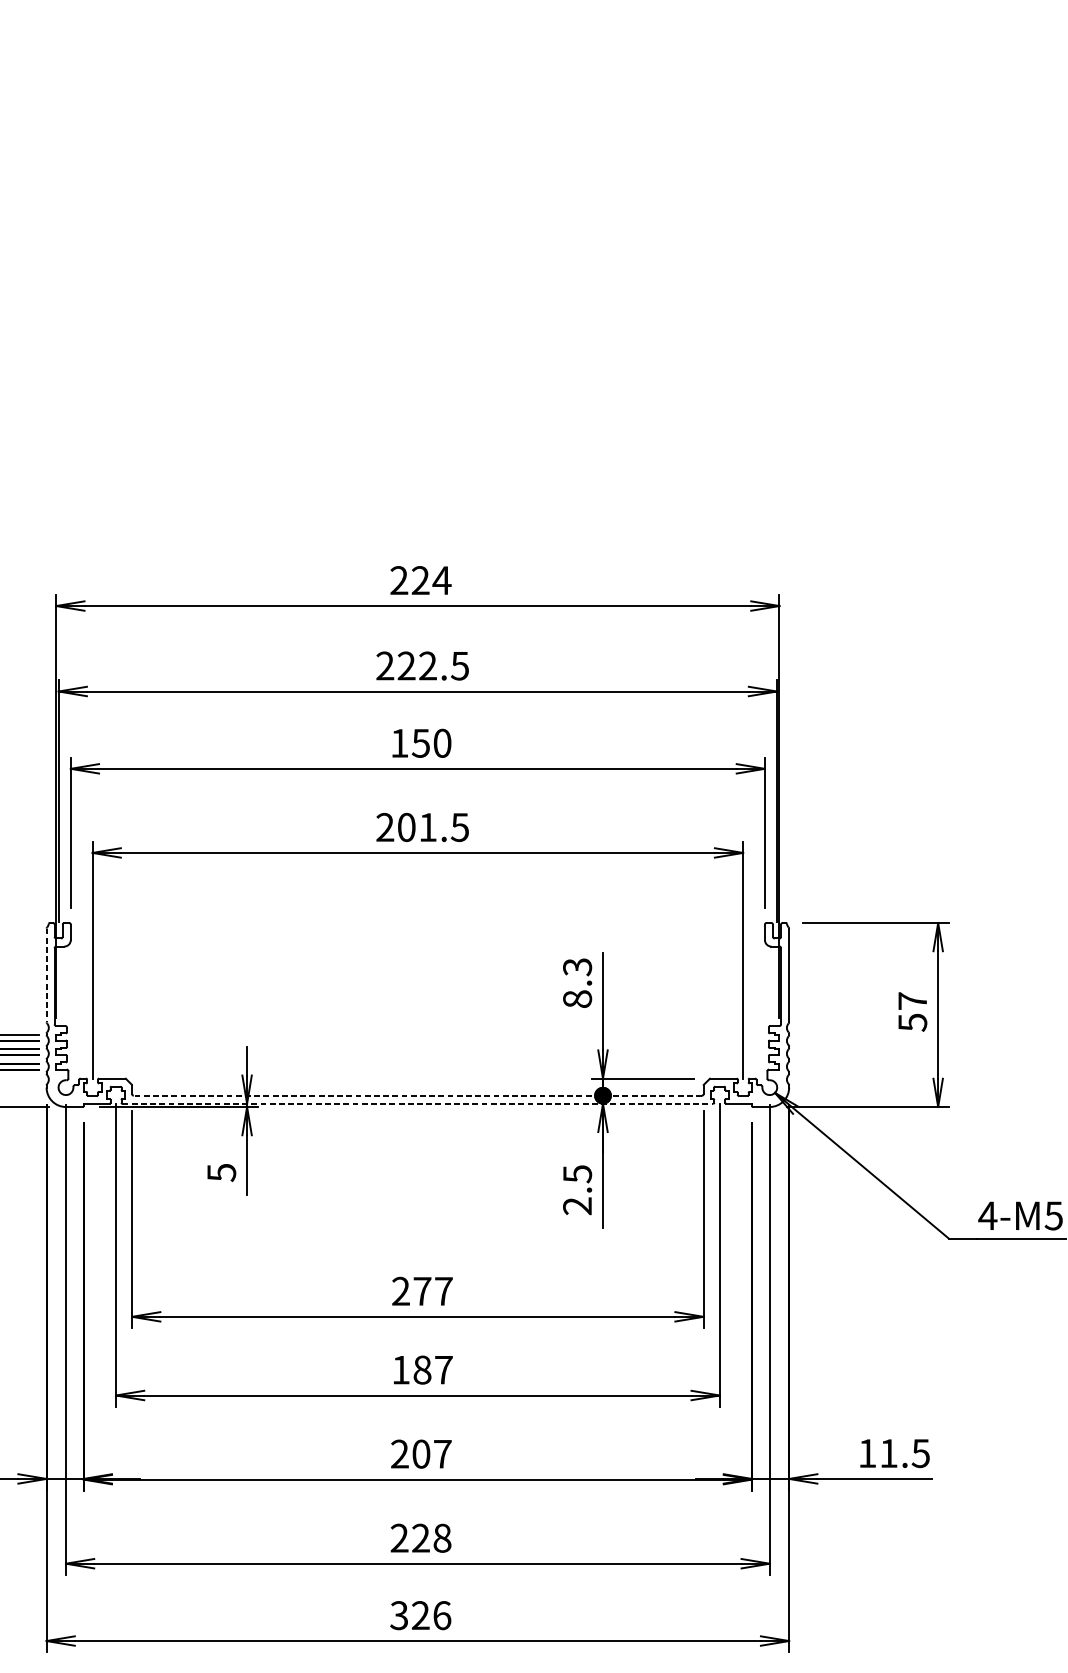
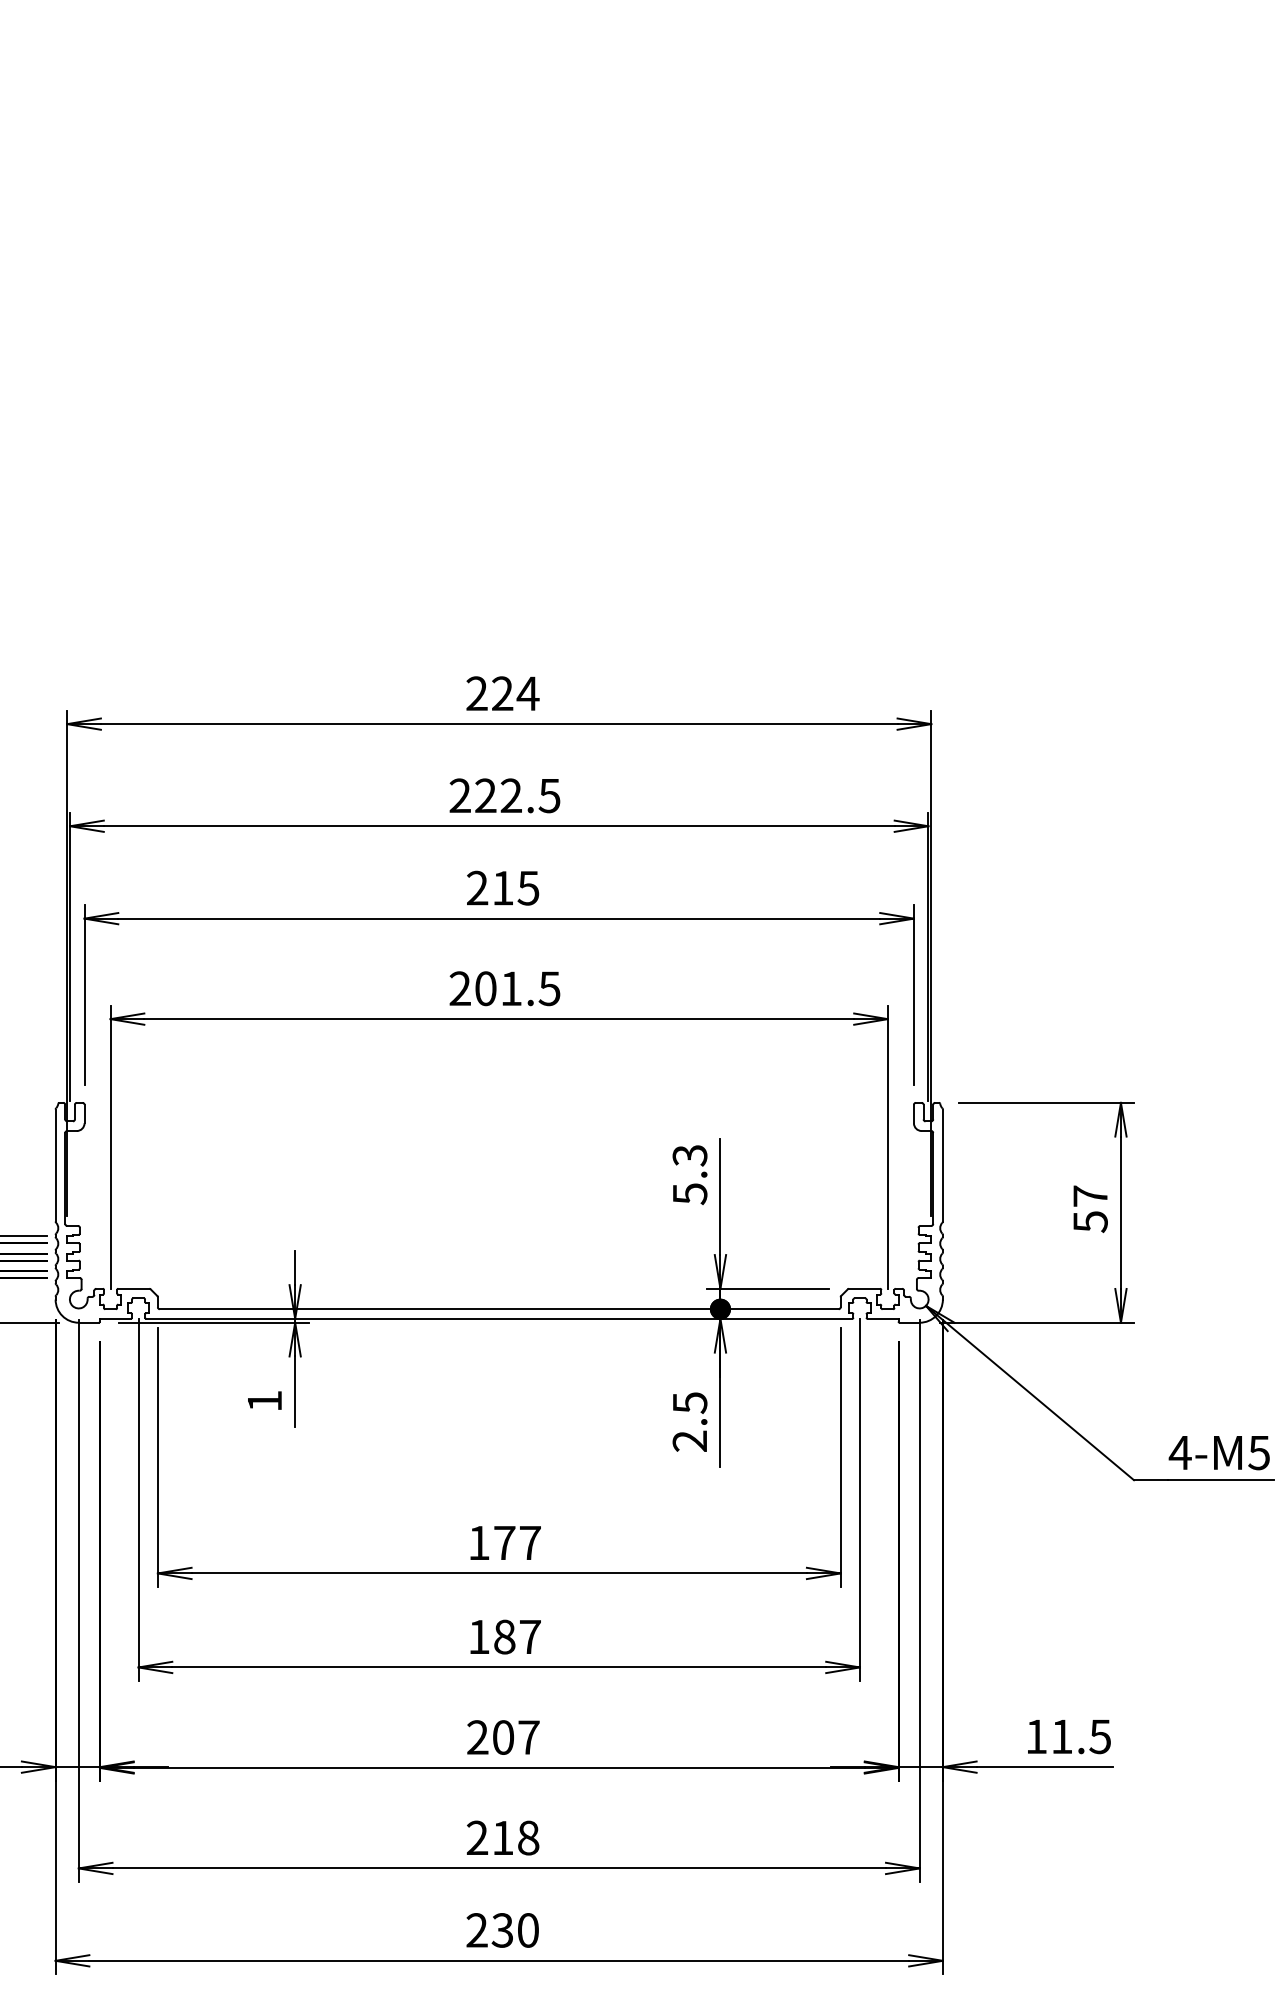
text: (421, 742) -> (503, 887), 150 -> 215
line: (46, 975) -> (55, 1165), dashed -> solid
text: (577, 999) -> (689, 1194), 8.3 -> 5.3
line: (417, 1095) -> (498, 1309), dashed -> solid
line: (418, 1103) -> (499, 1318), dashed -> solid
text: (222, 1172) -> (265, 1401), 5 -> 1
text: (400, 1290) -> (478, 1542), 277 -> 177
text: (420, 1537) -> (502, 1837), 228 -> 218
text: (420, 1615) -> (502, 1930), 326 -> 230

